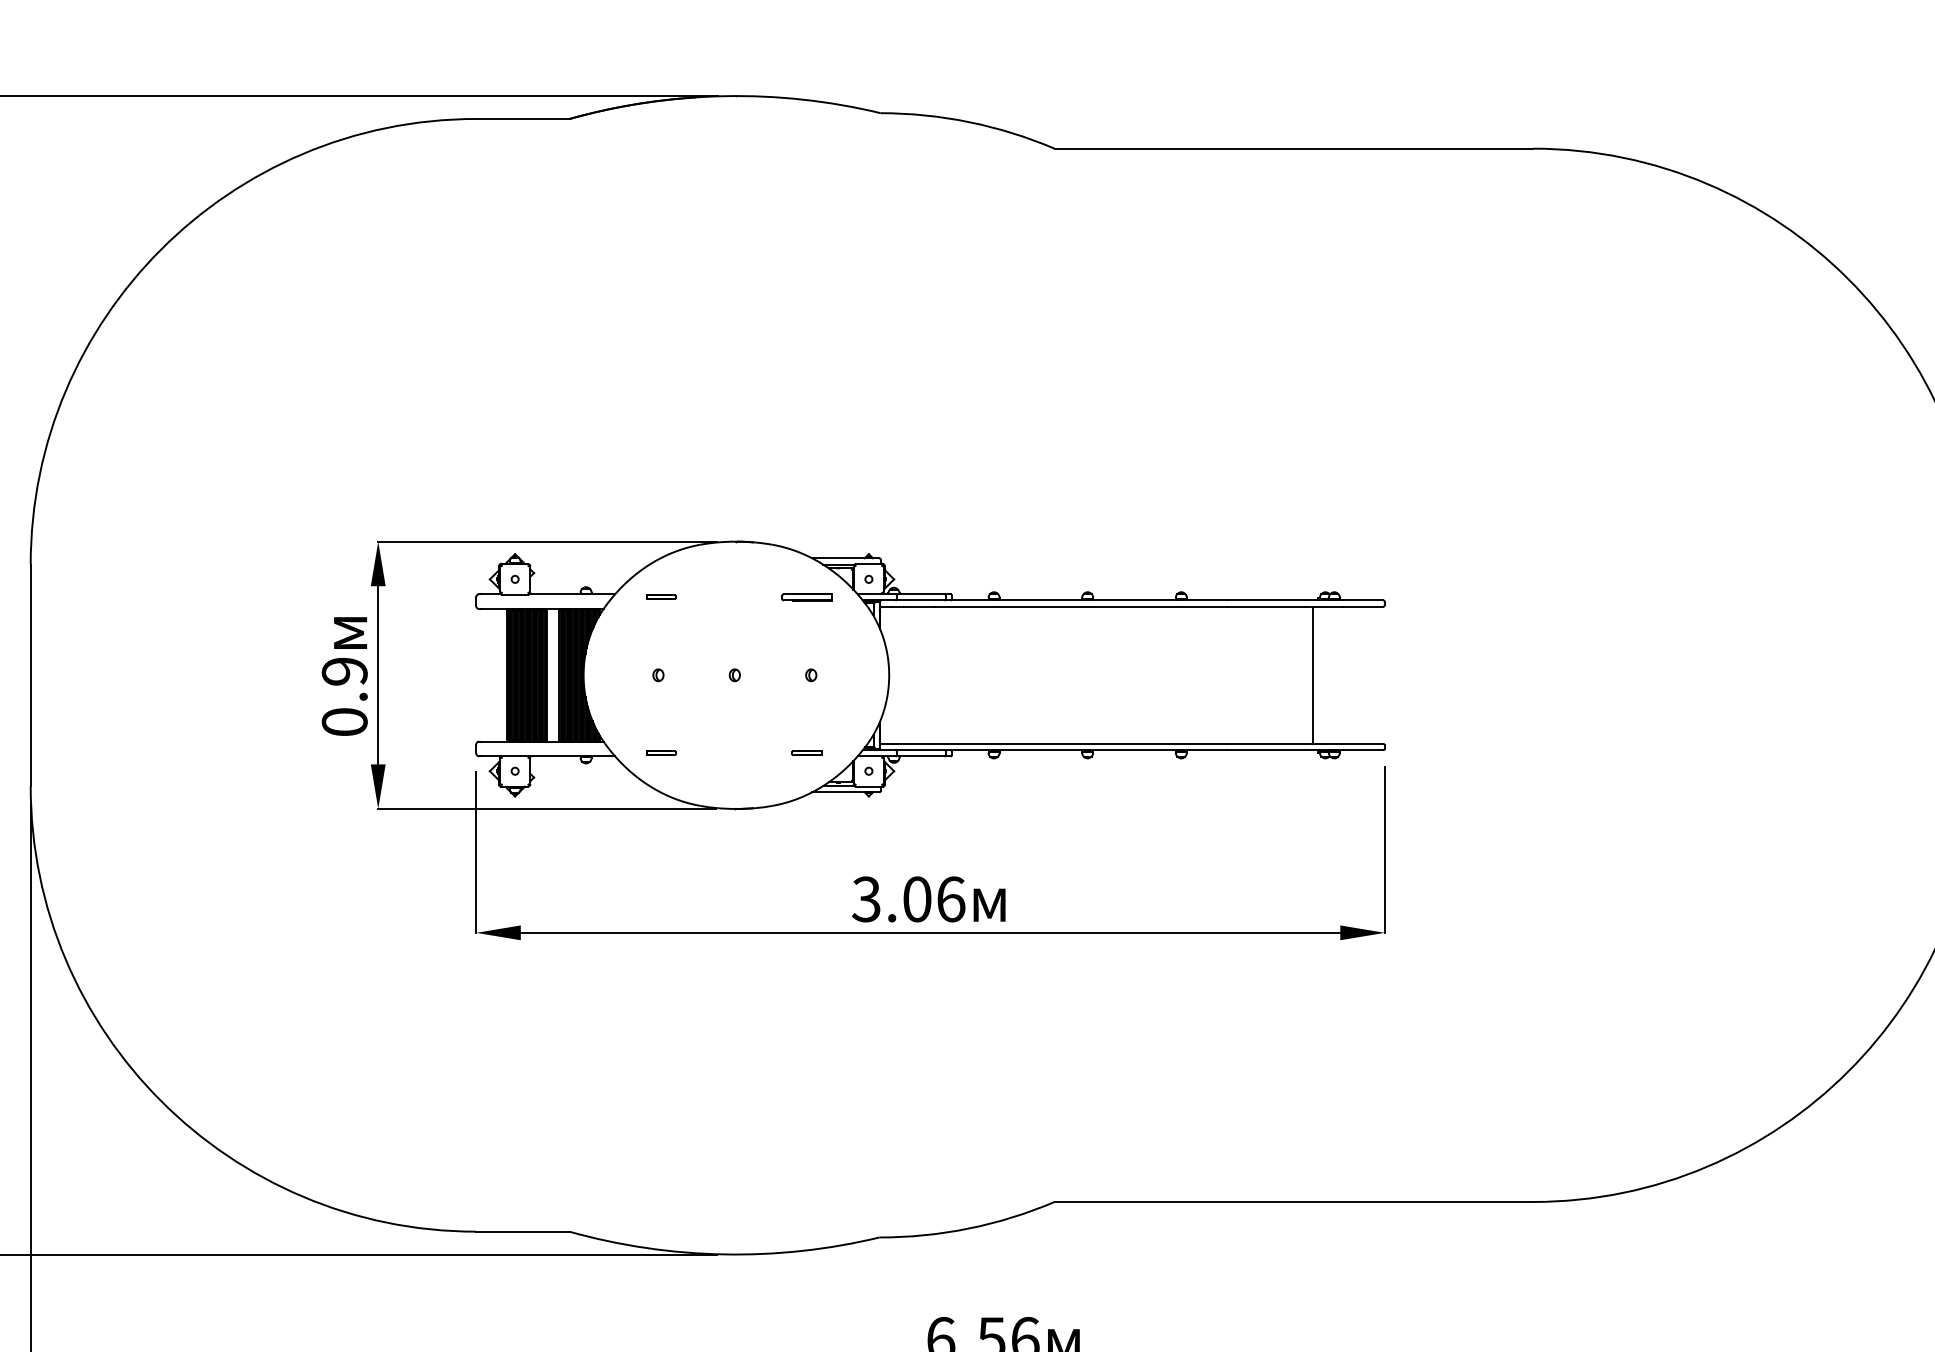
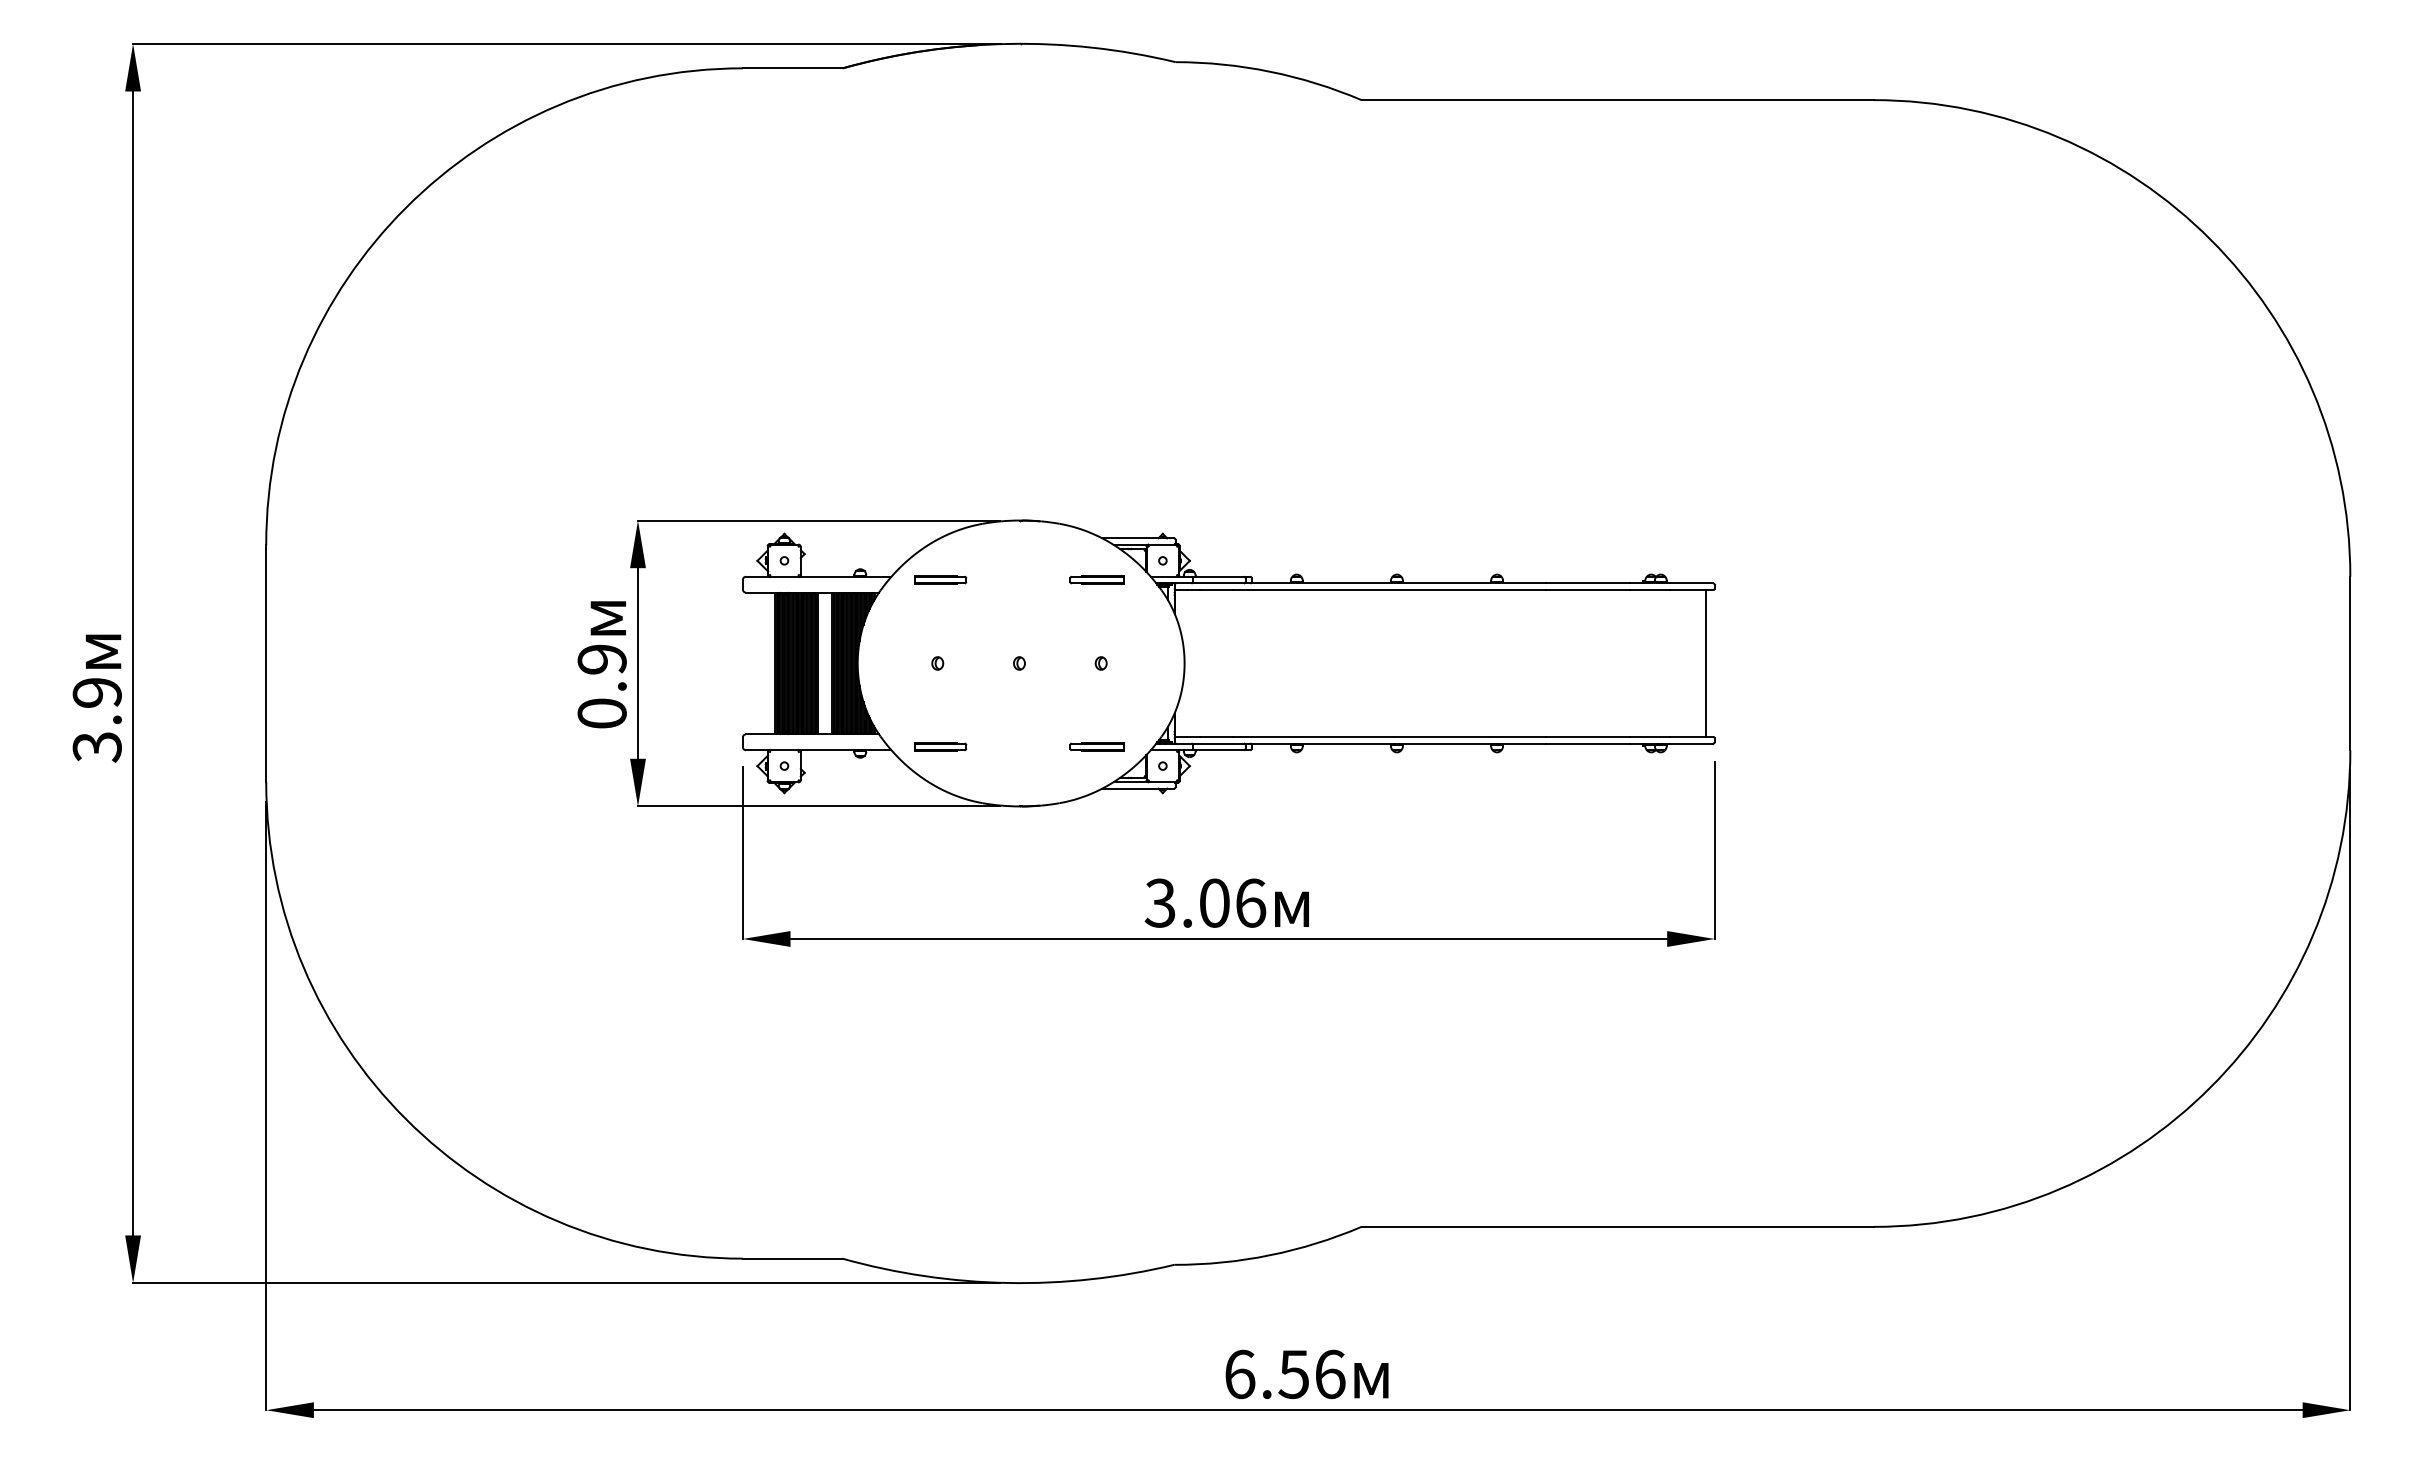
part: (661, 596) -> (940, 579), size x1.67
line: (1312, 675) -> (1705, 663), moved
part: (661, 752) -> (940, 746), size x1.67
part: (806, 752) -> (1096, 746), size x1.67

